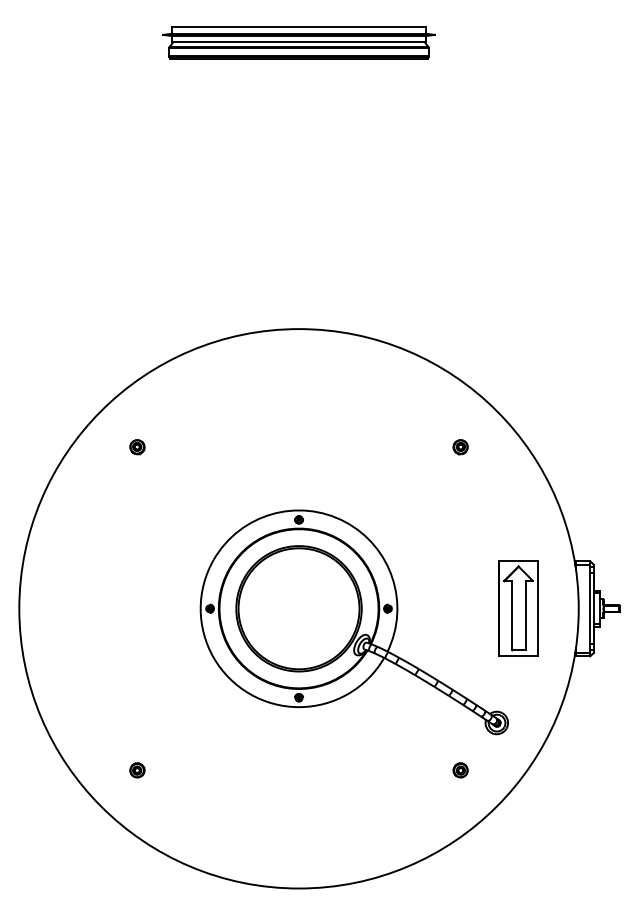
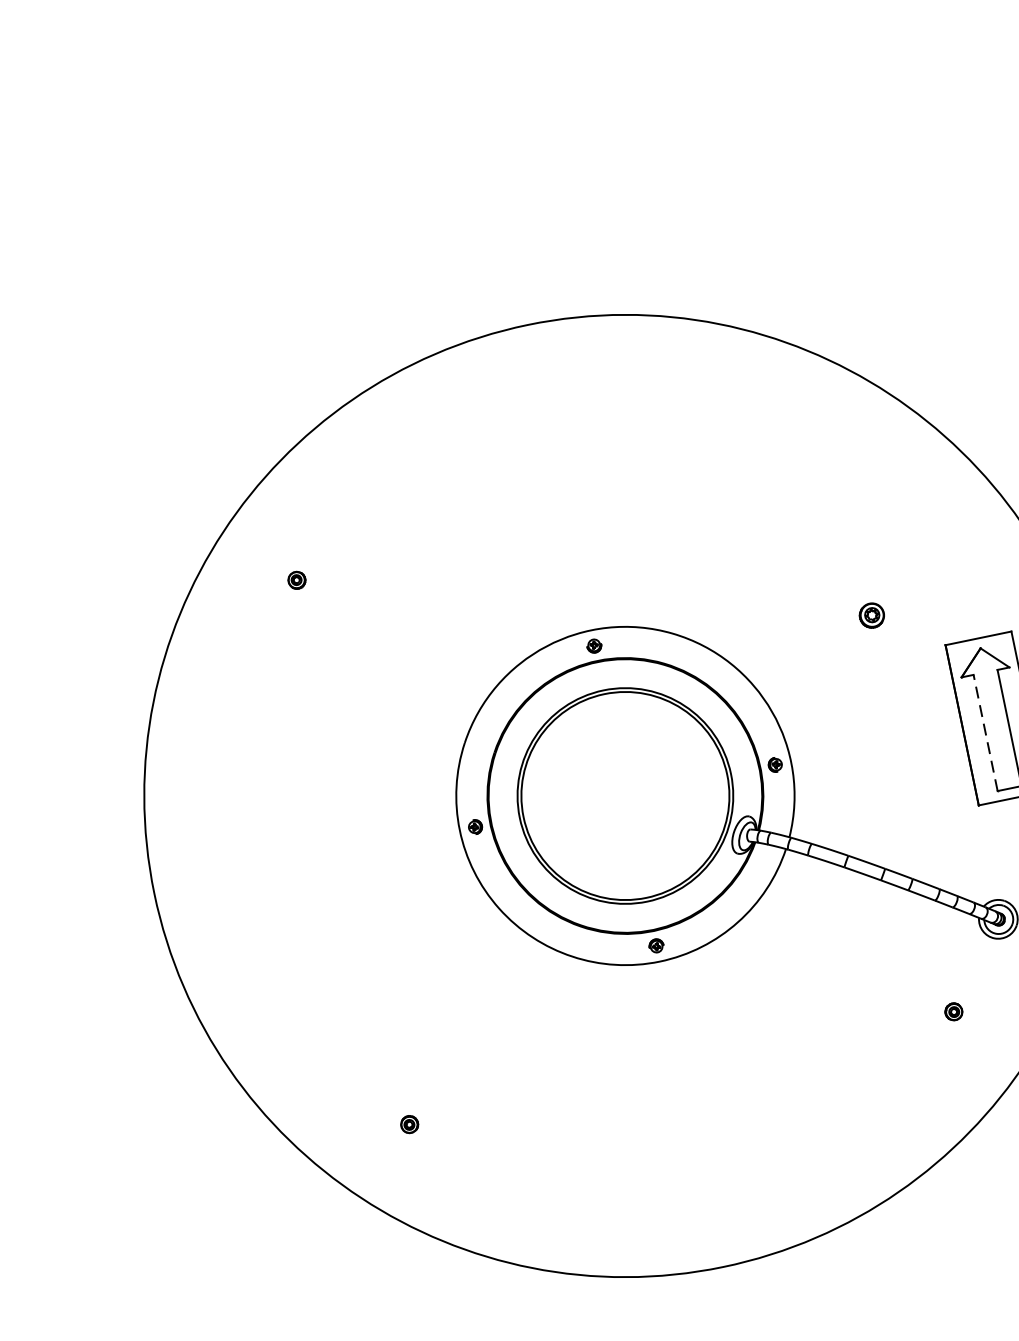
part: (137, 447) -> (297, 580), size x0.7
part: (460, 447) -> (871, 616), moved
line: (511, 614) -> (985, 731), solid -> dashed
part: (137, 770) -> (409, 1124), size x0.7
part: (460, 770) -> (953, 1012), size x0.7

